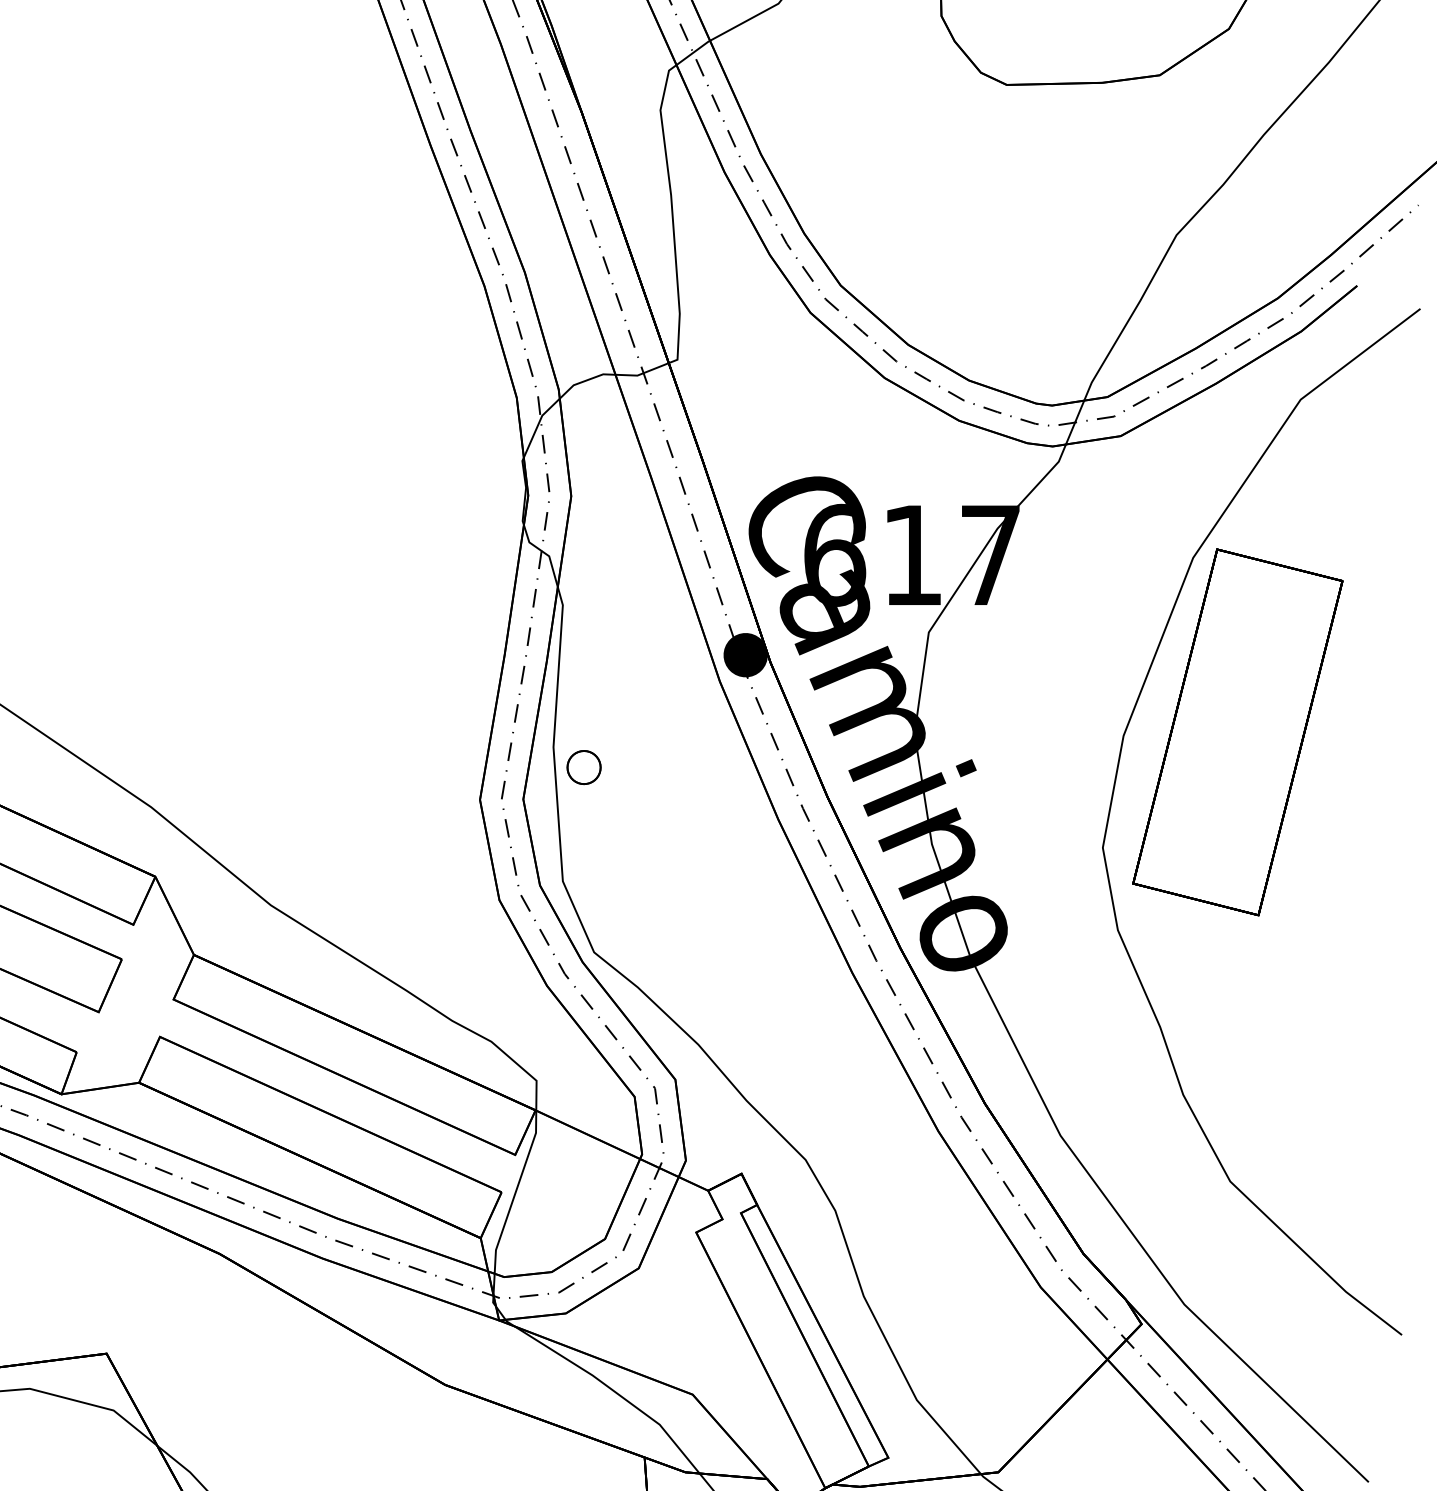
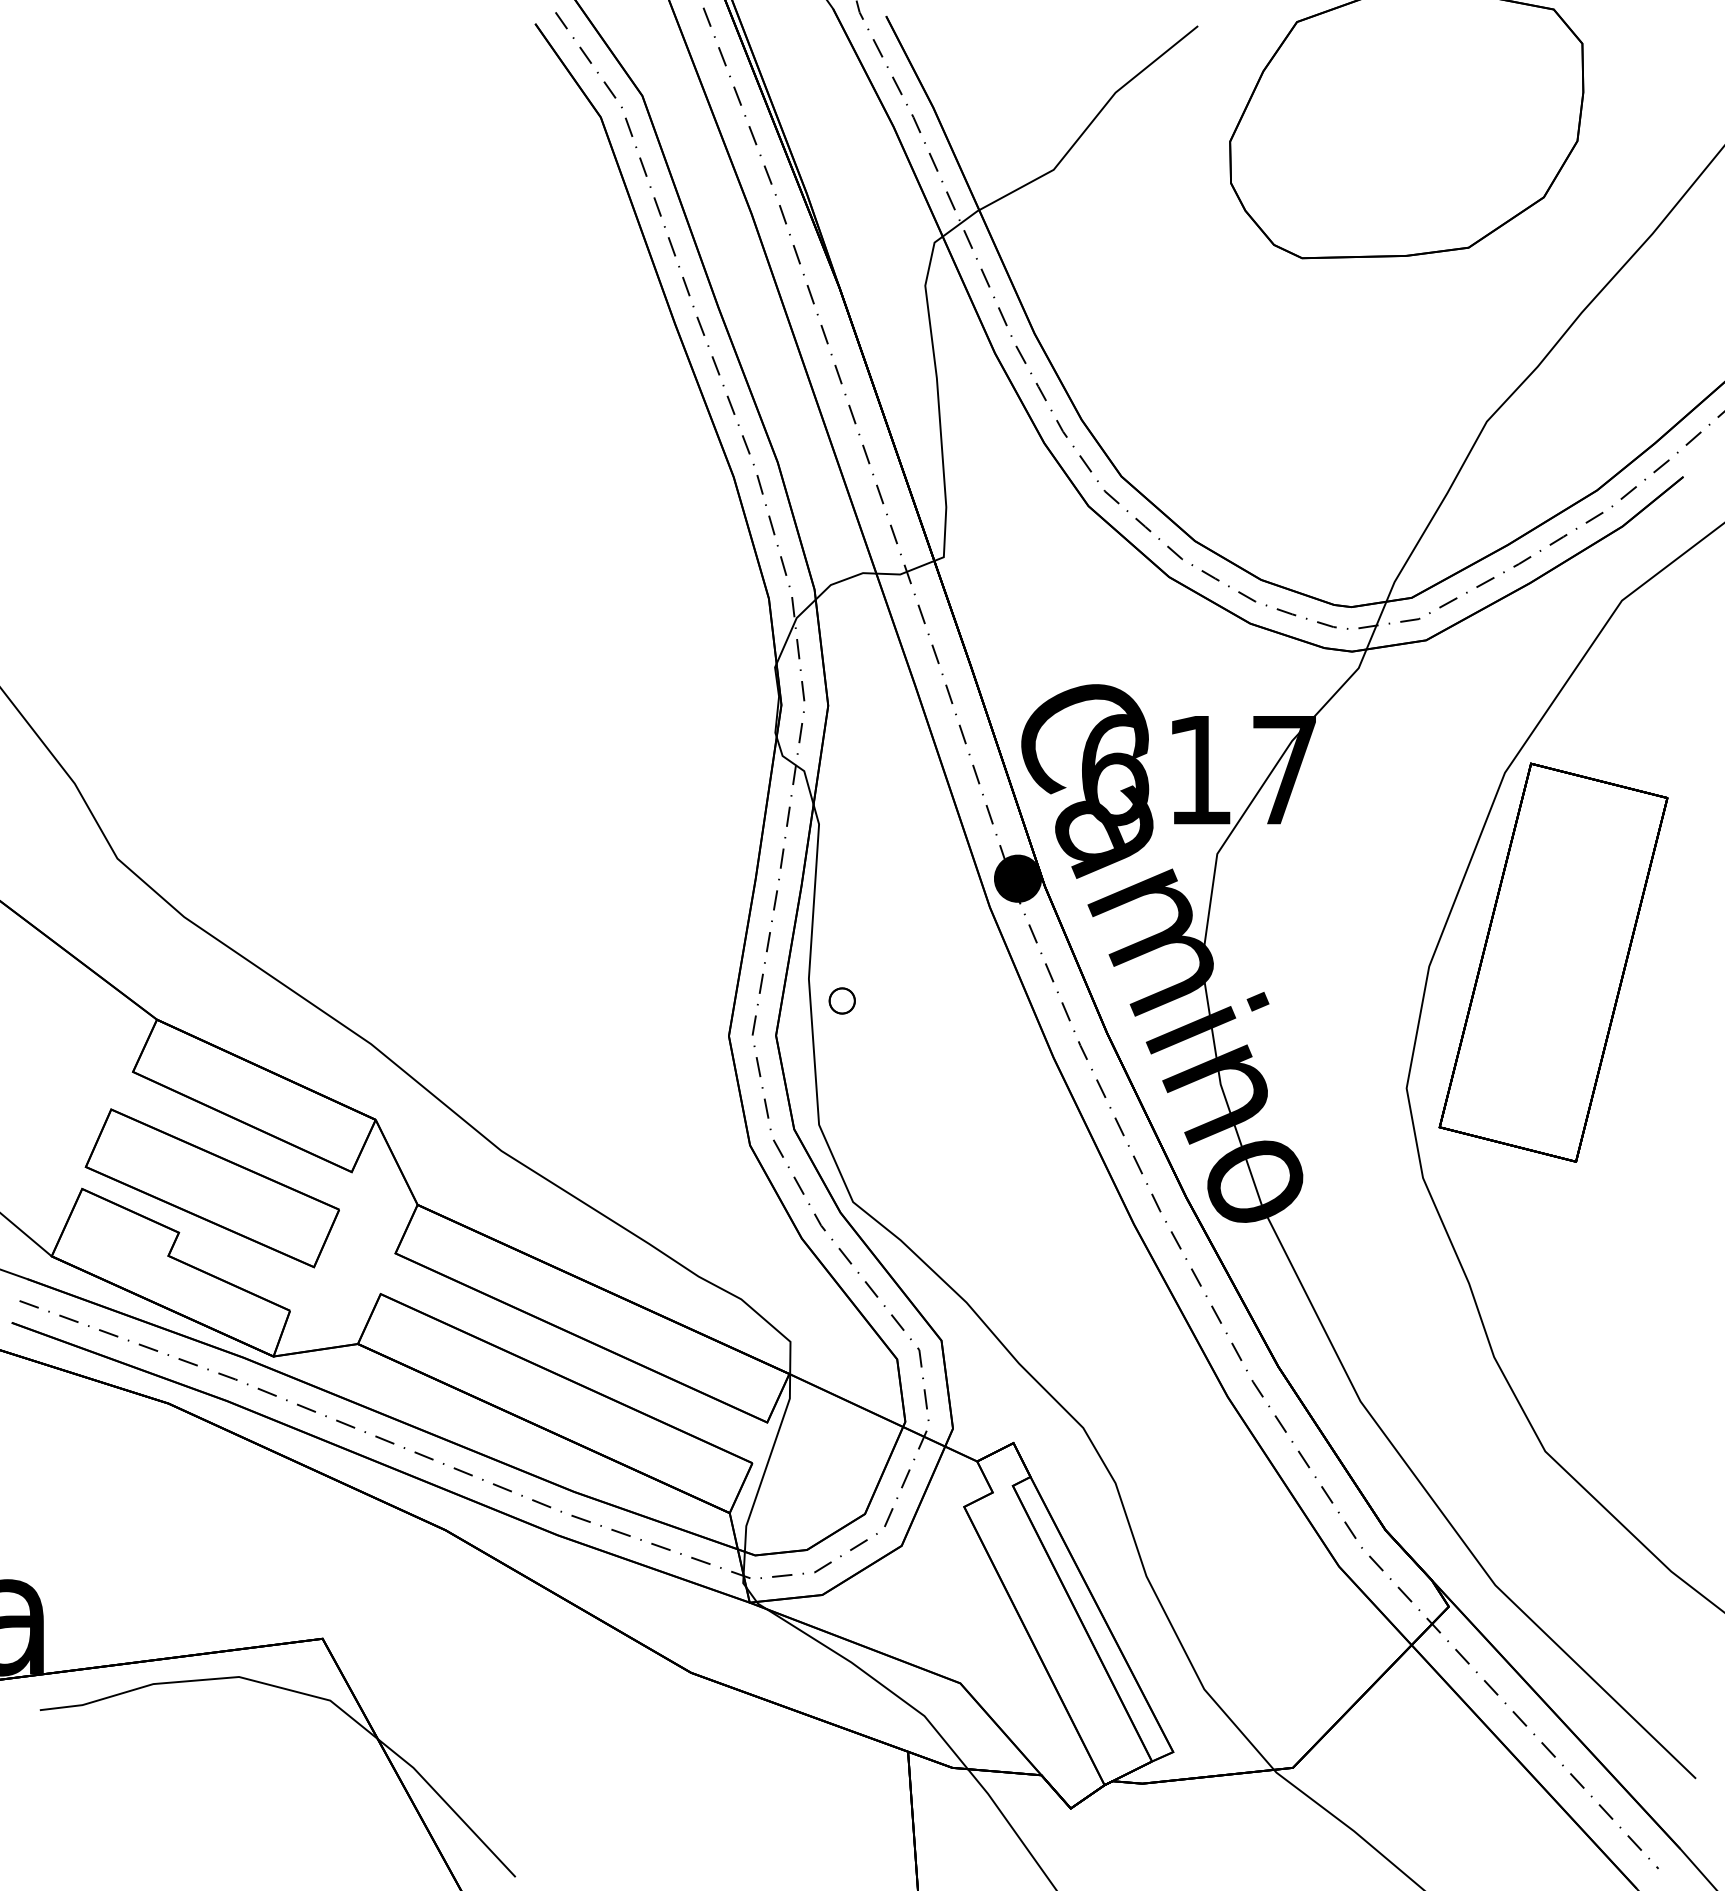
part: (584, 767) -> (842, 1000), size x0.7

